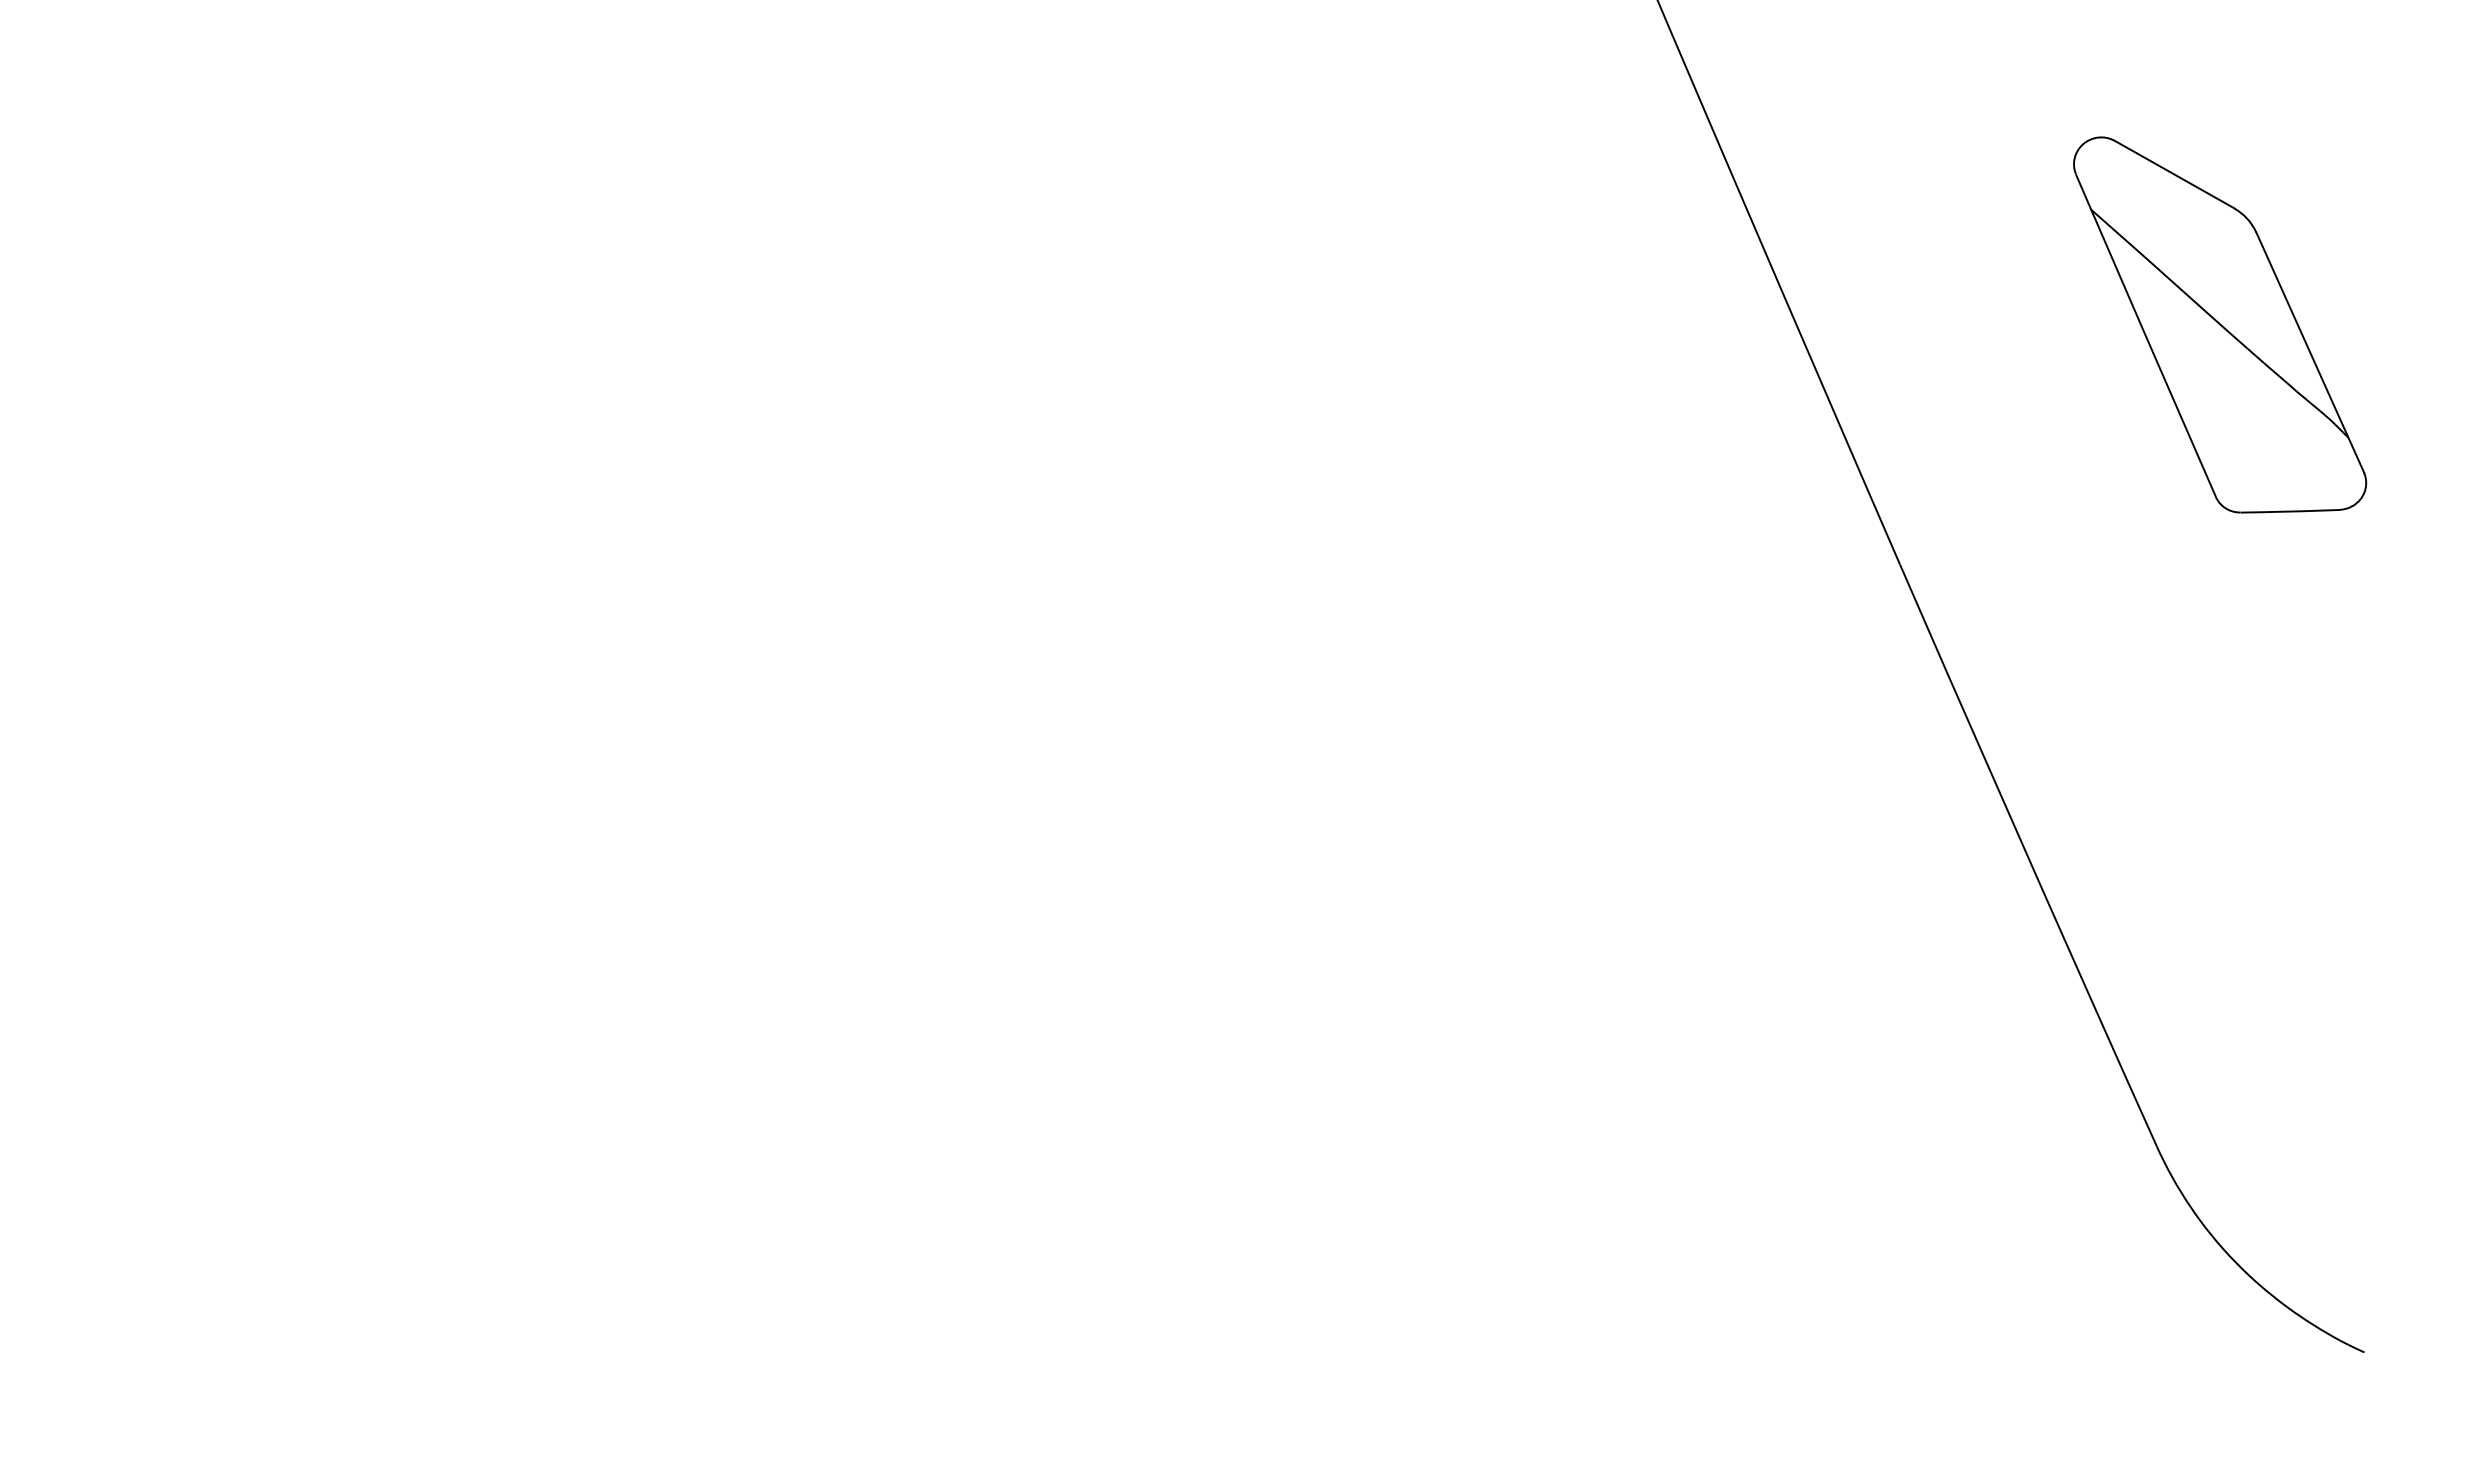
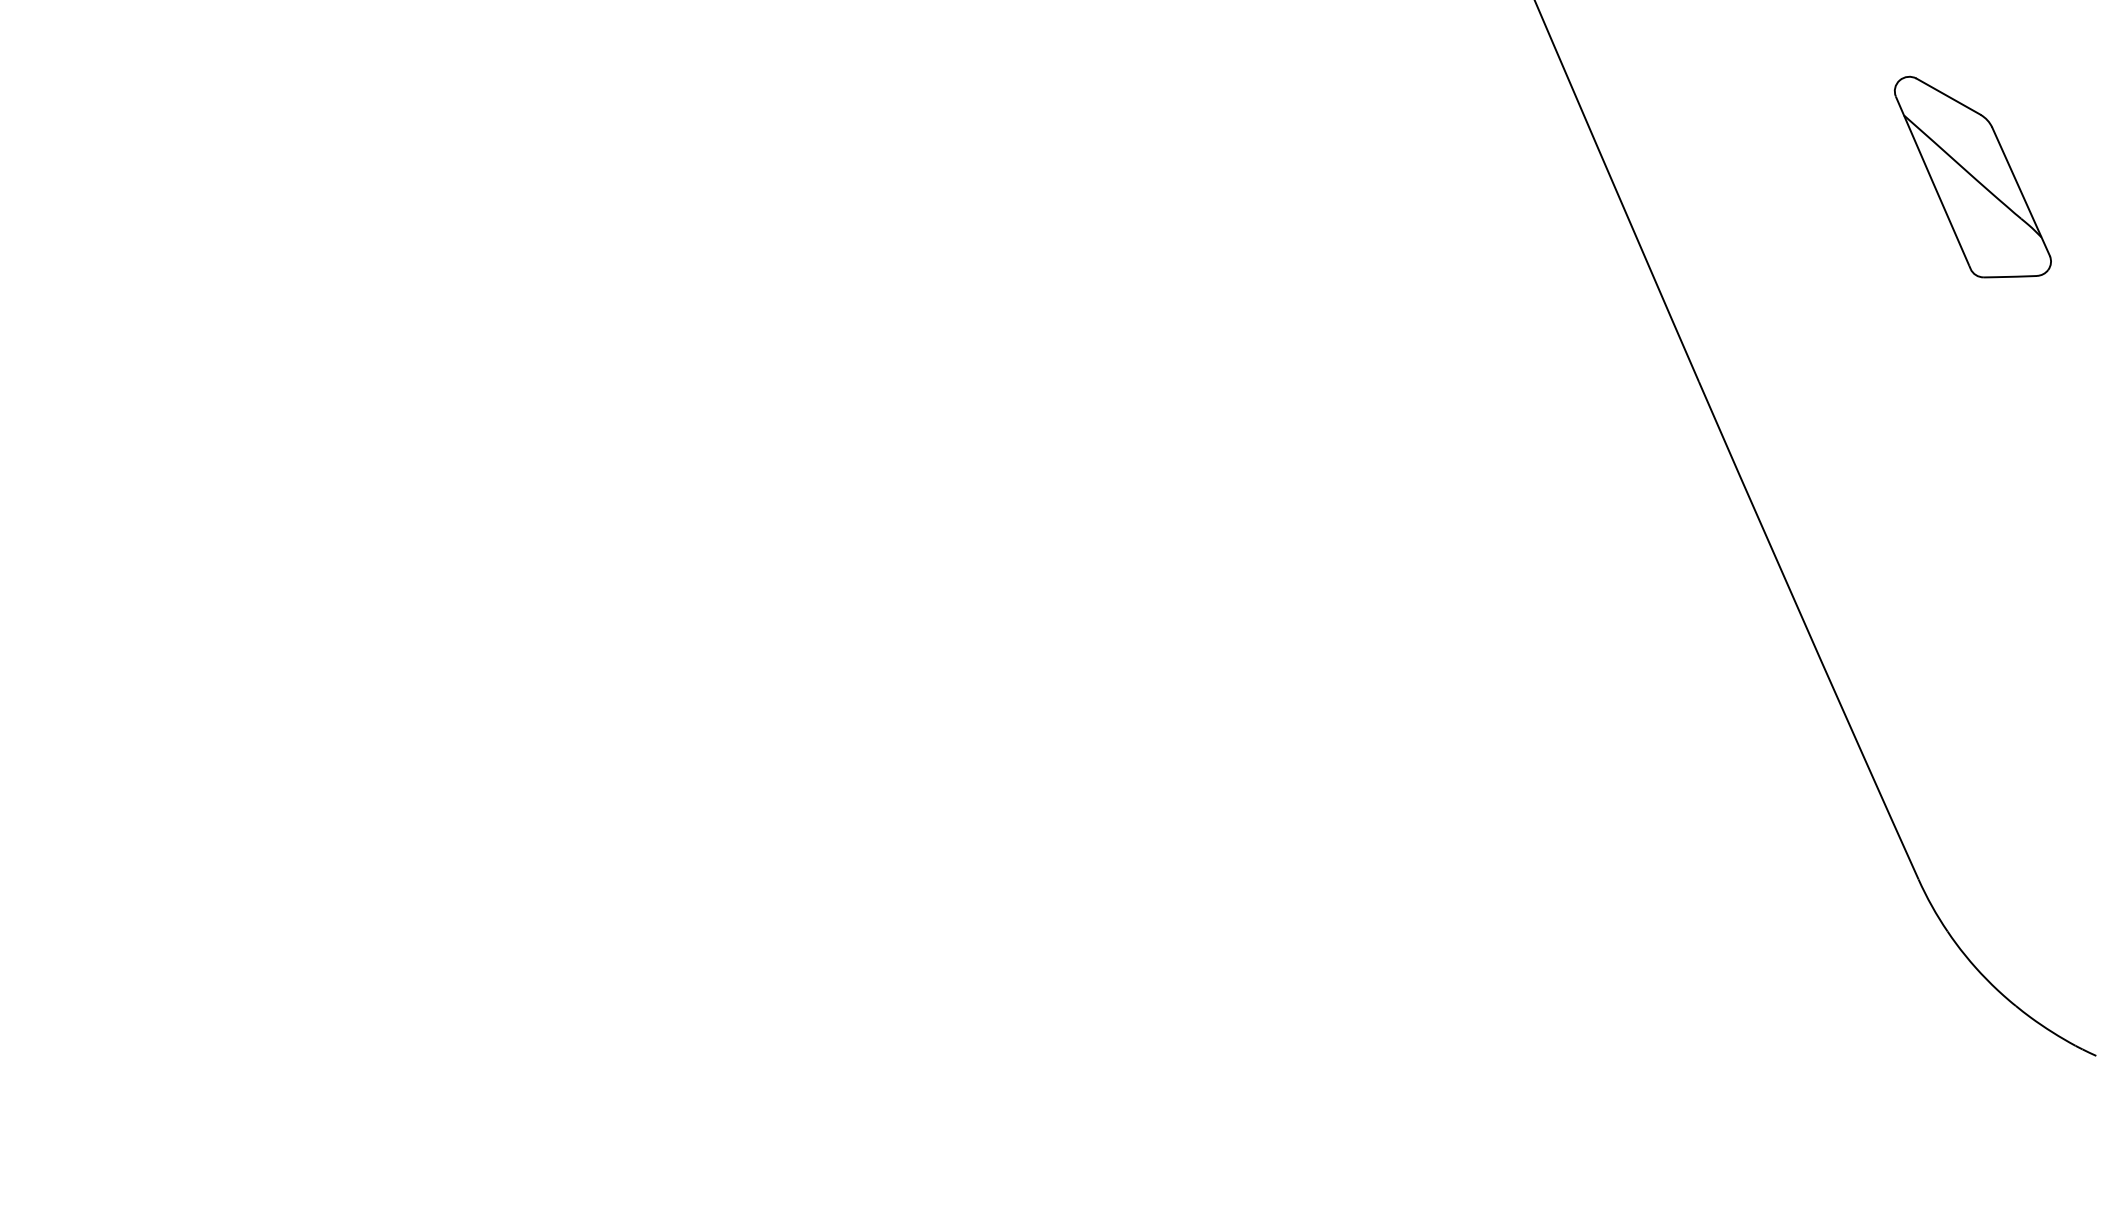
part: (2220, 325) -> (1973, 177), size x0.62

